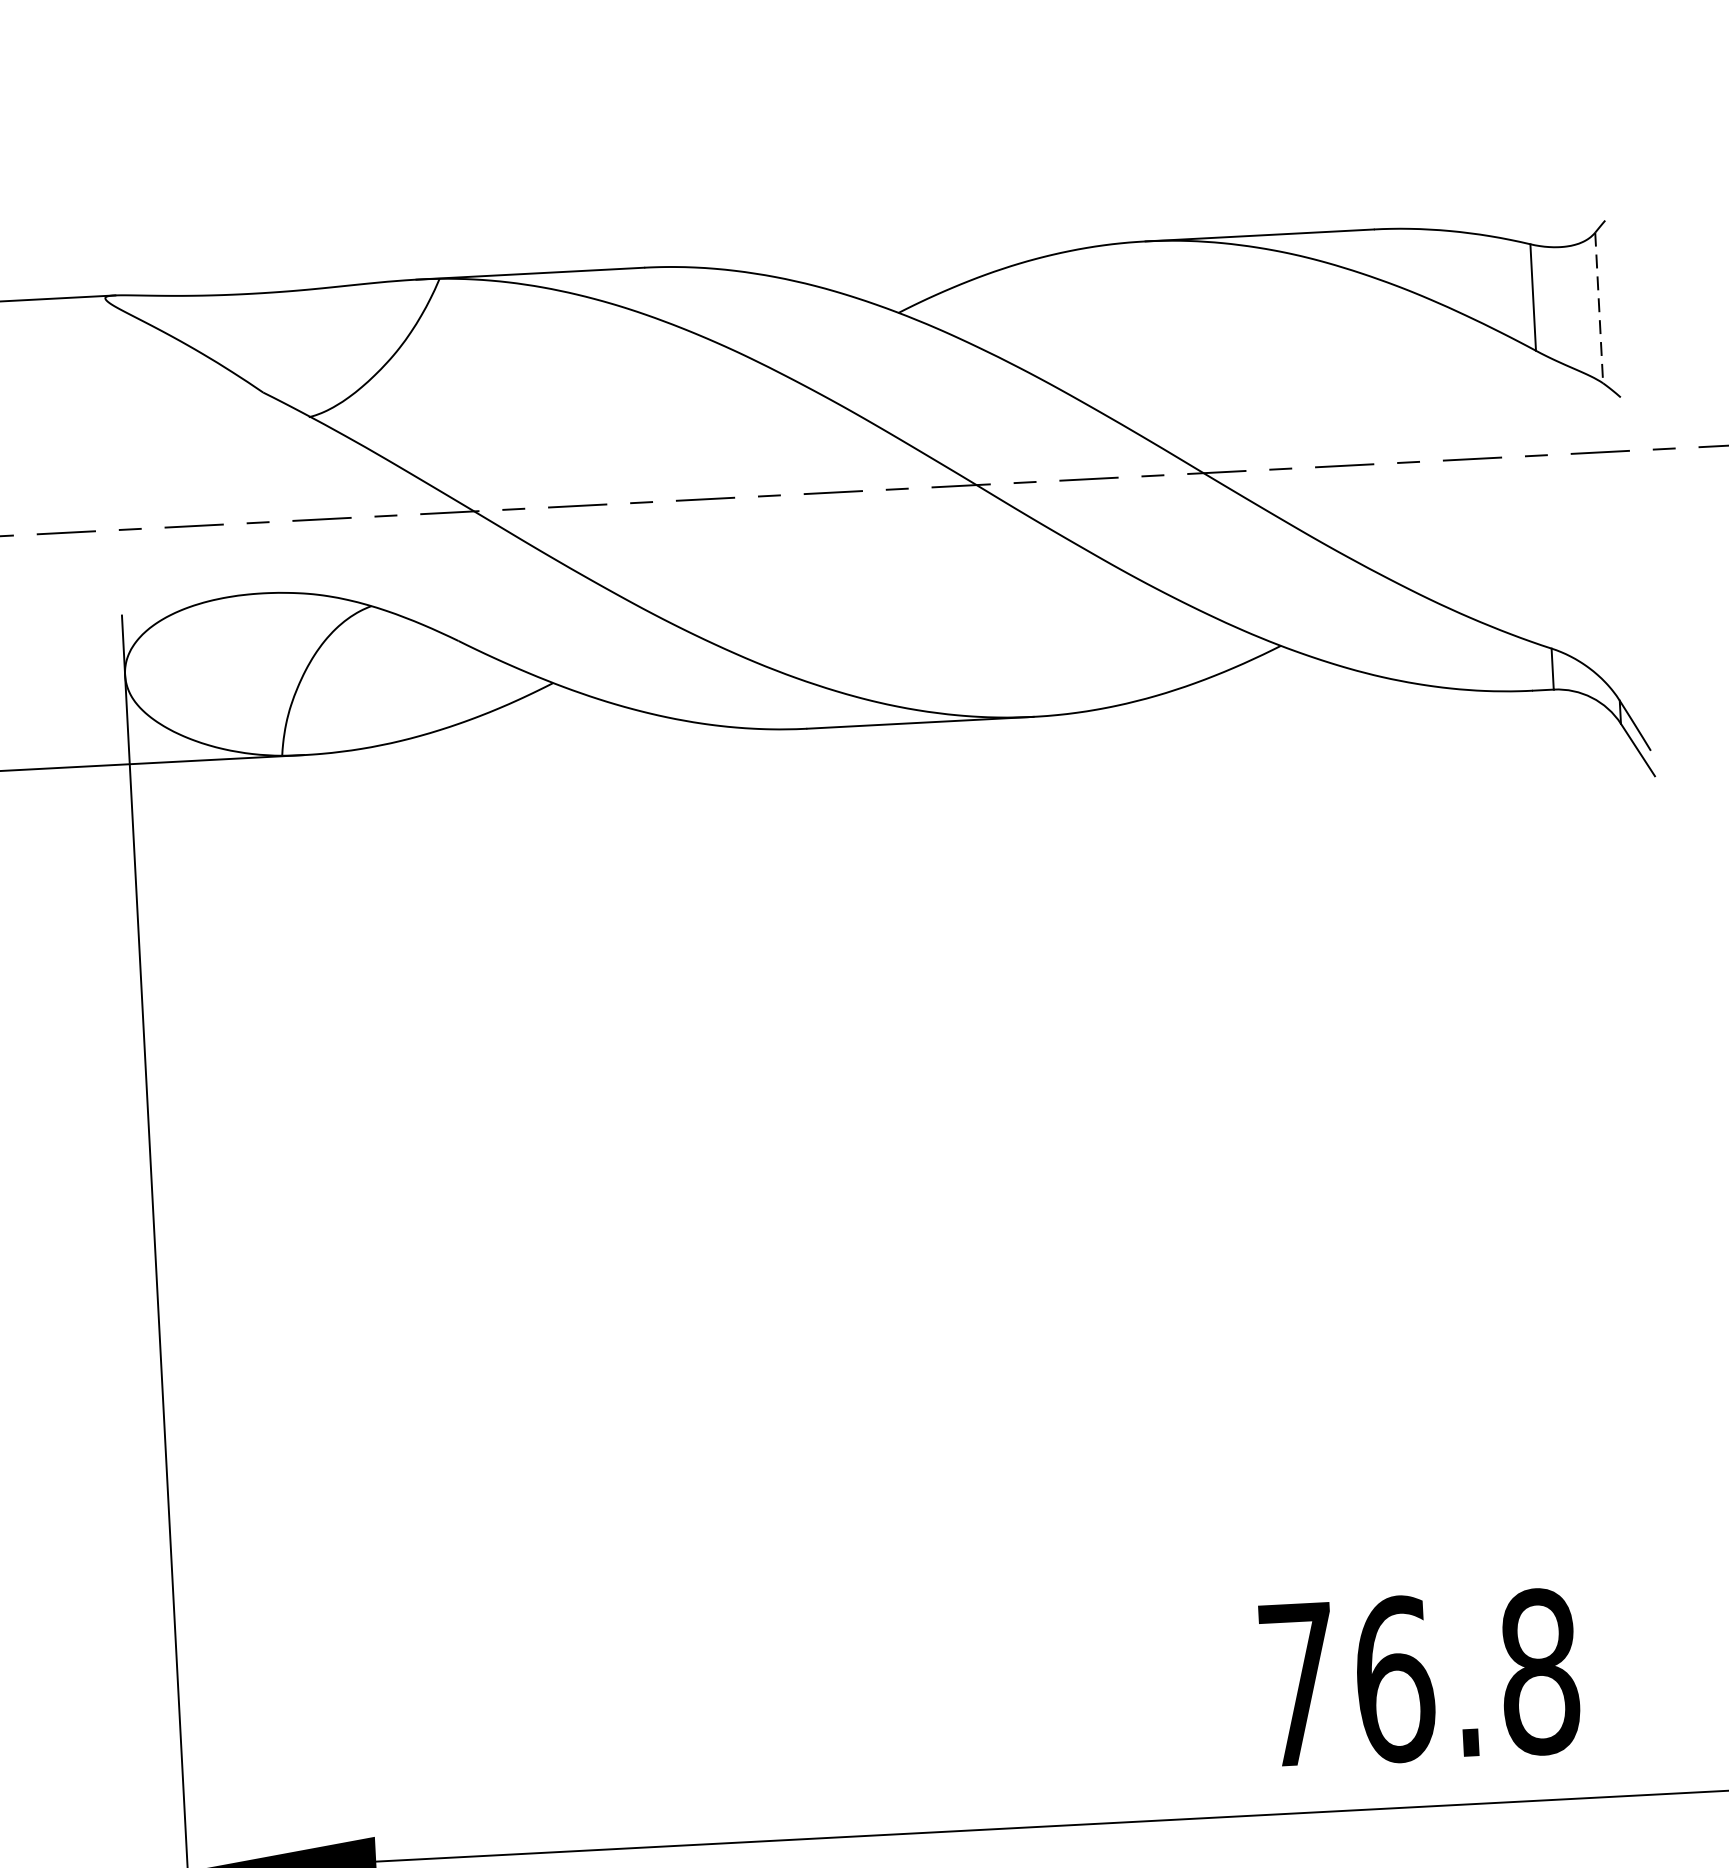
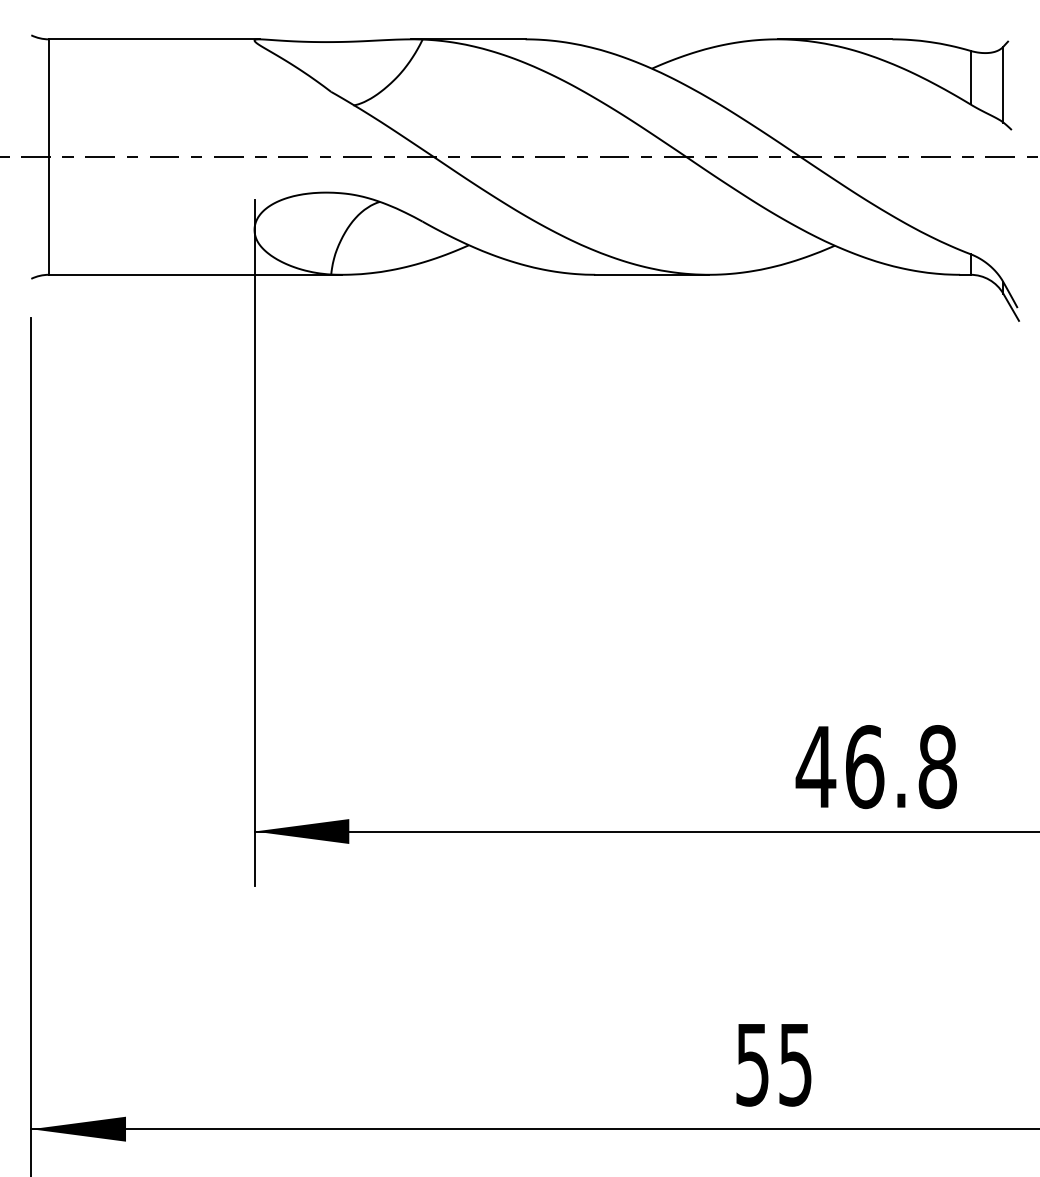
line: (1599, 307) -> (1003, 84), dashed -> solid
text: (1296, 1683) -> (815, 766), 76.8 -> 46.8

